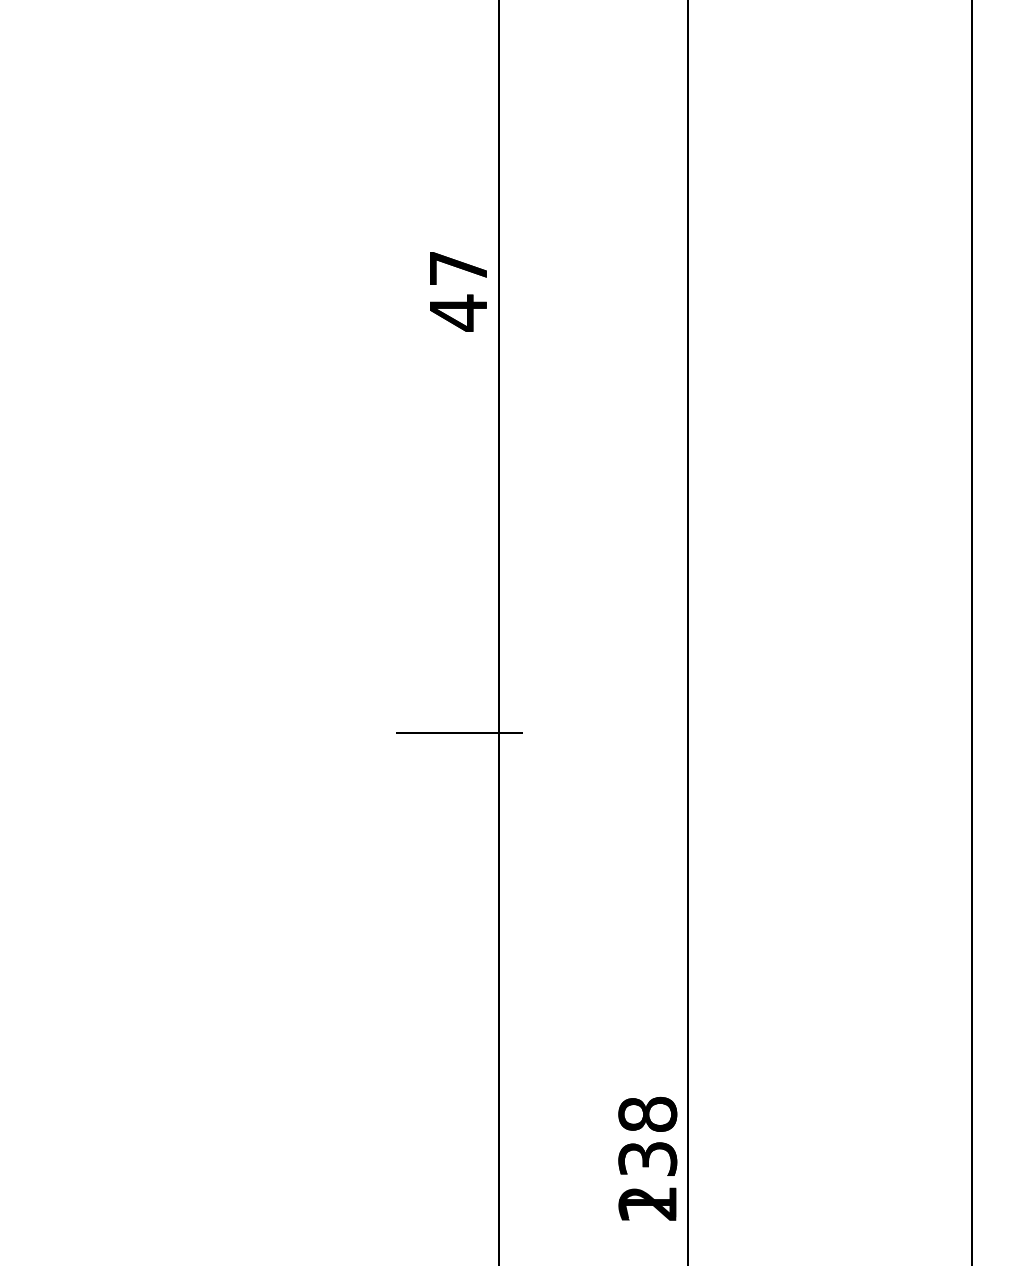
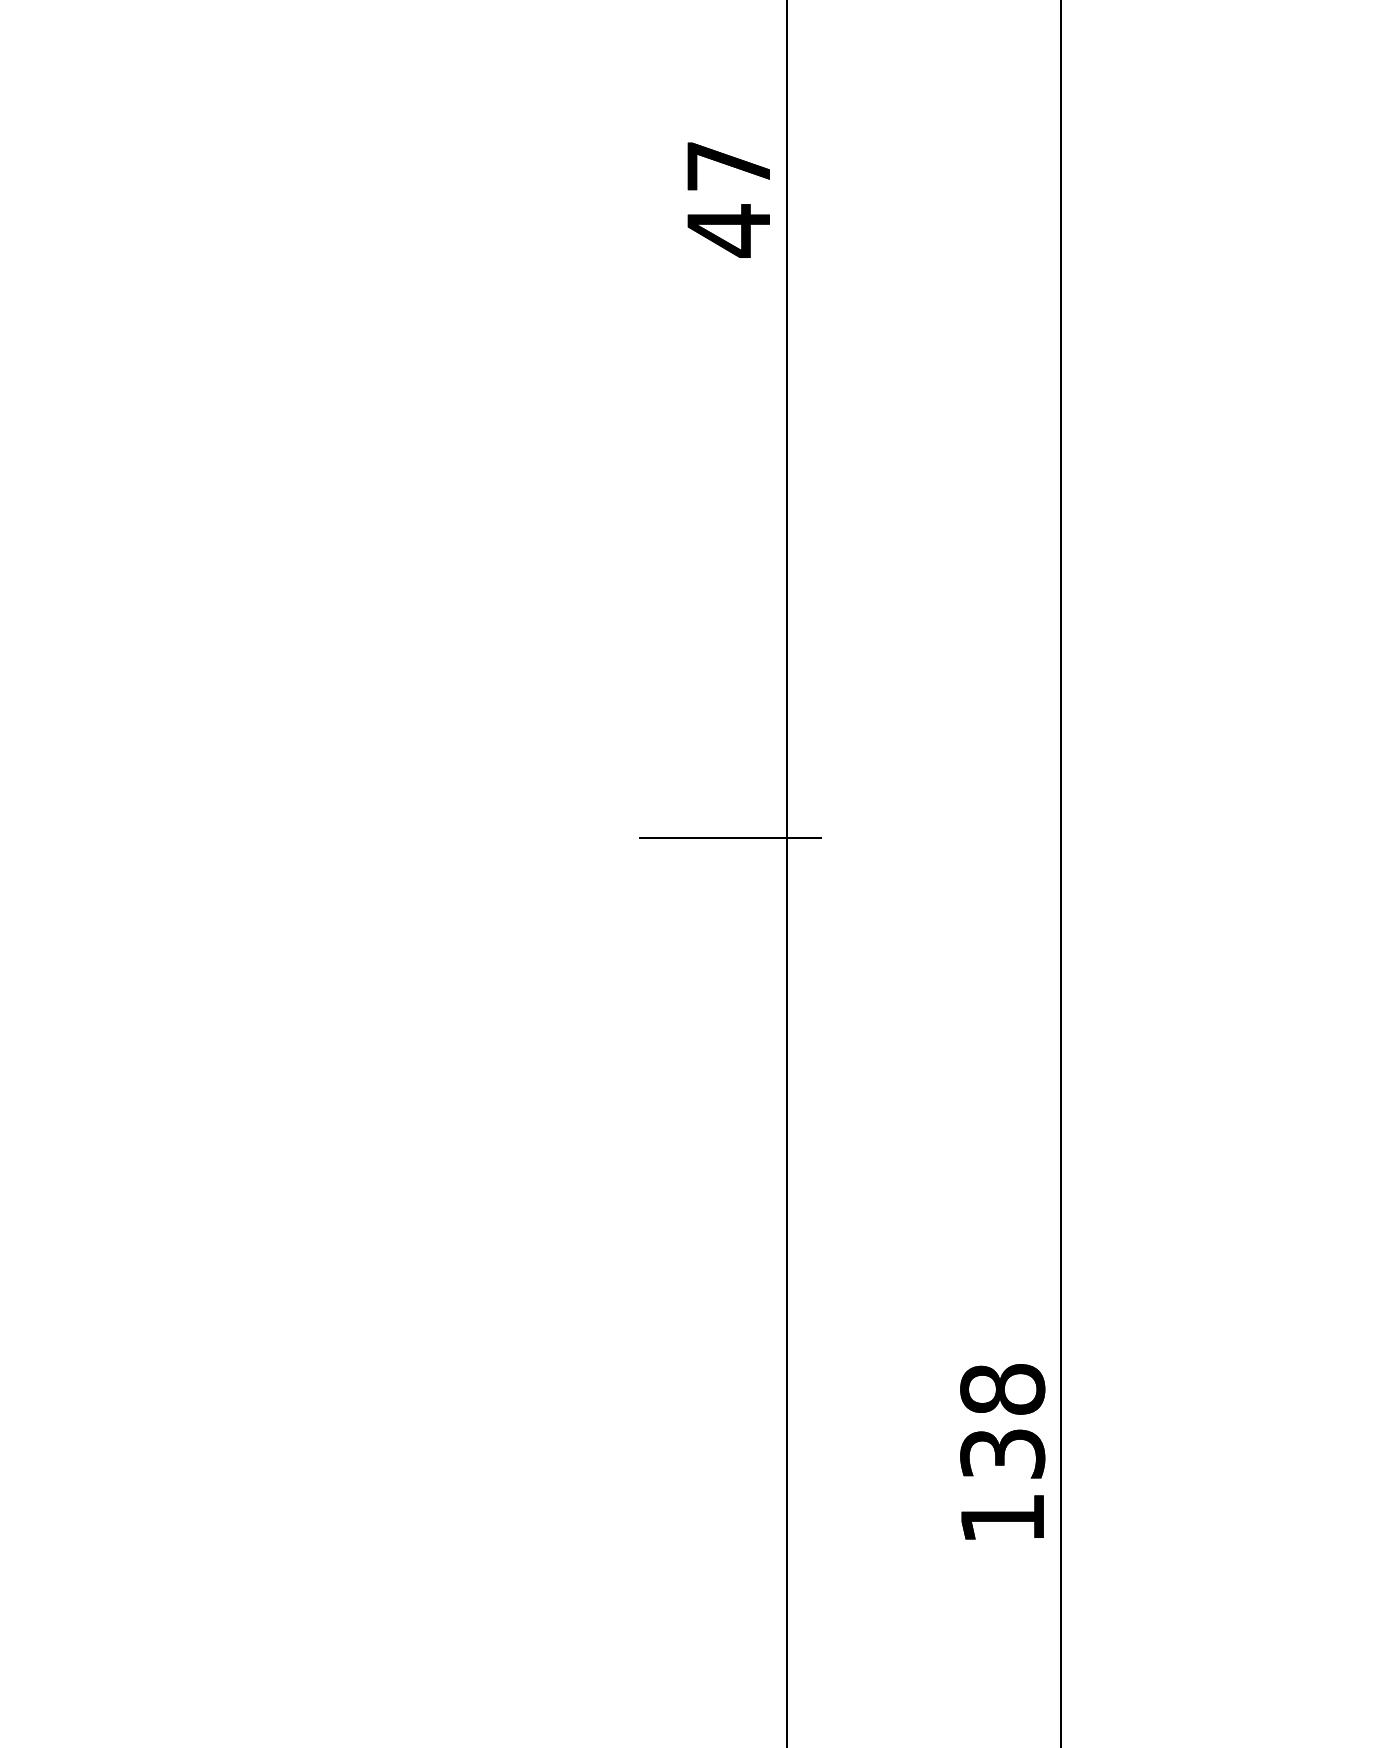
text: (647, 1203) -> (1002, 1518), 238 -> 138

